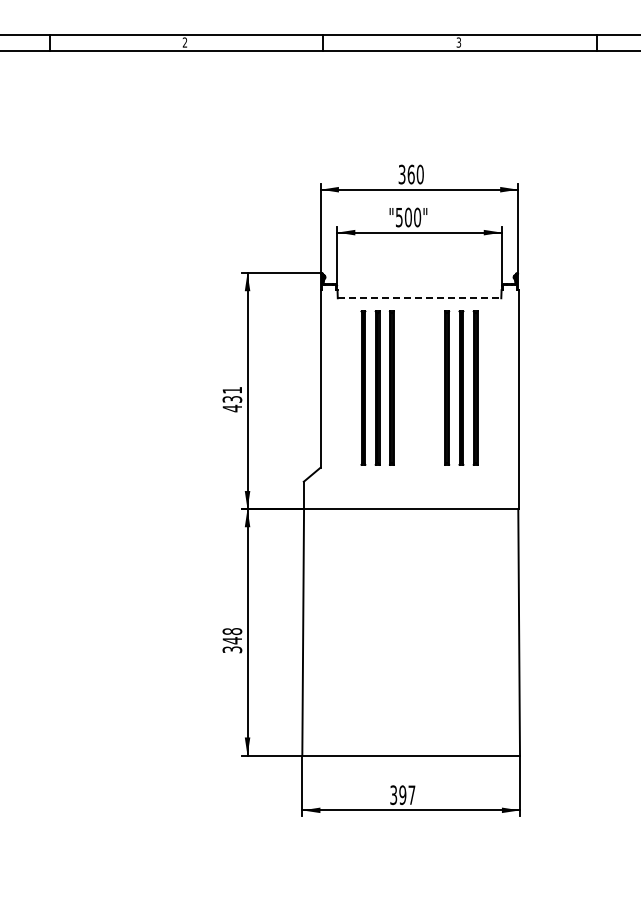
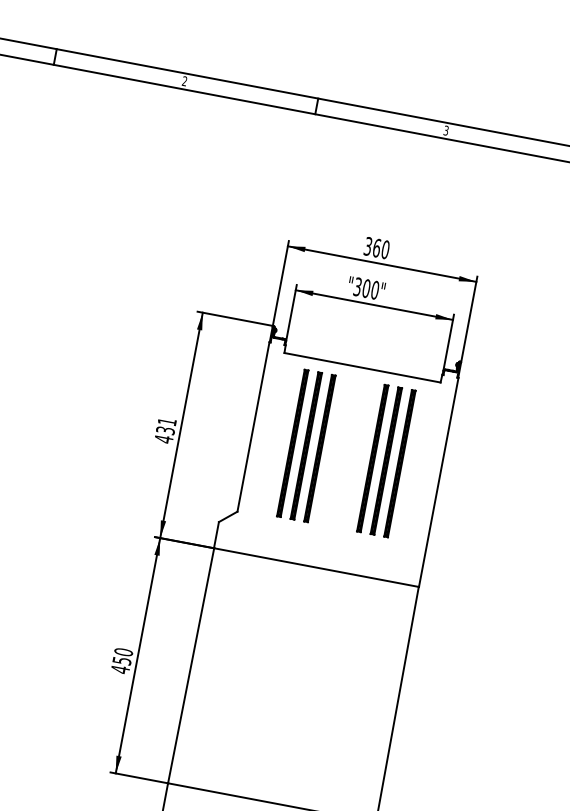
text: (399, 216) -> (358, 286), "500" -> "300"
line: (419, 298) -> (362, 367), dashed -> solid
text: (232, 640) -> (122, 660), 348 -> 450

